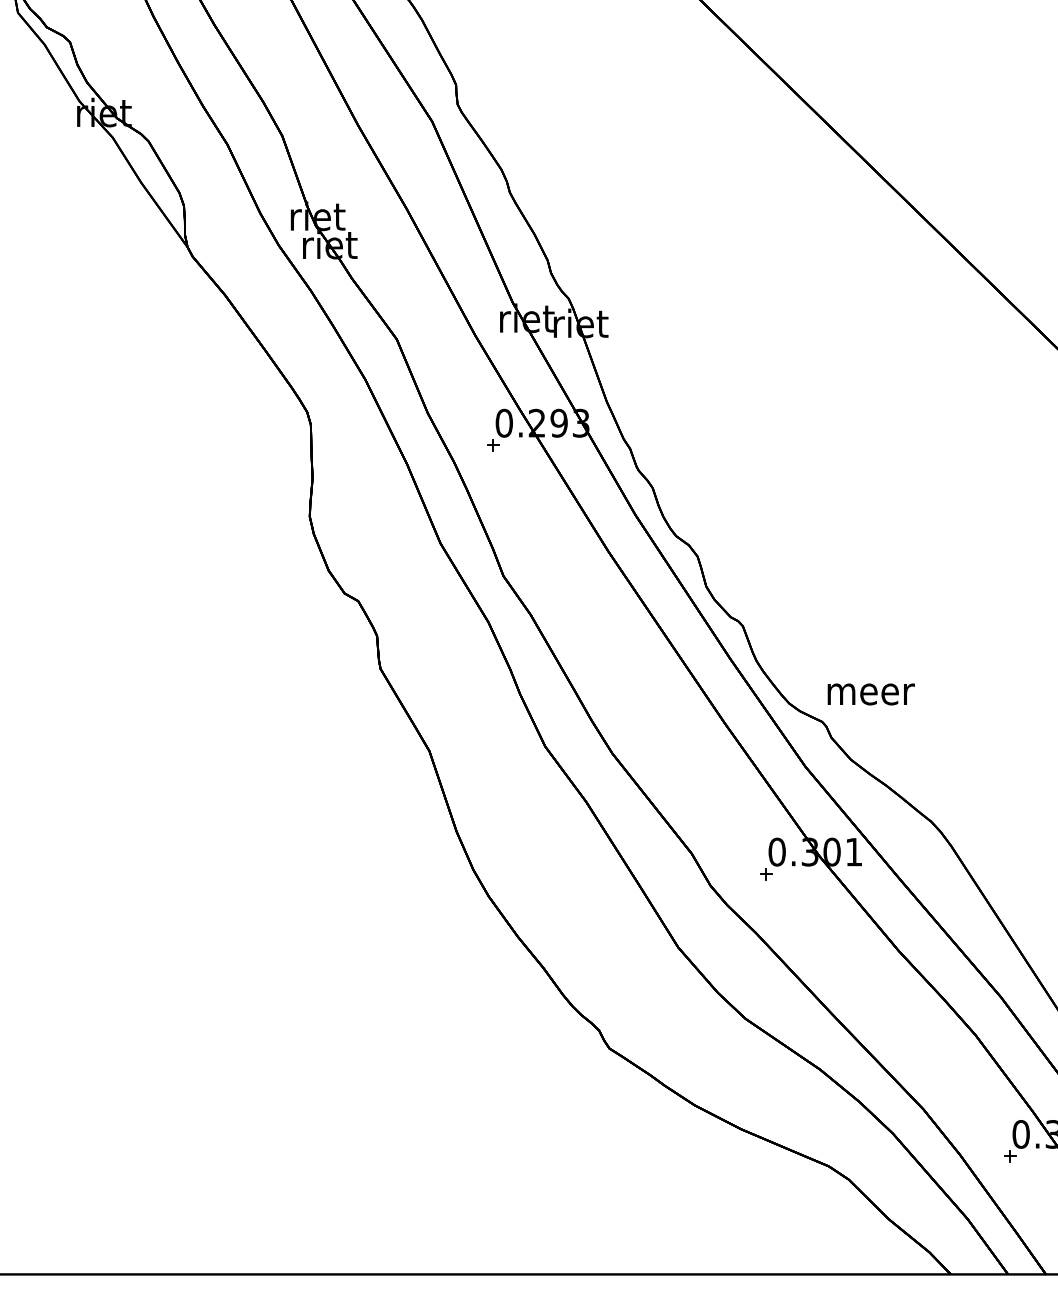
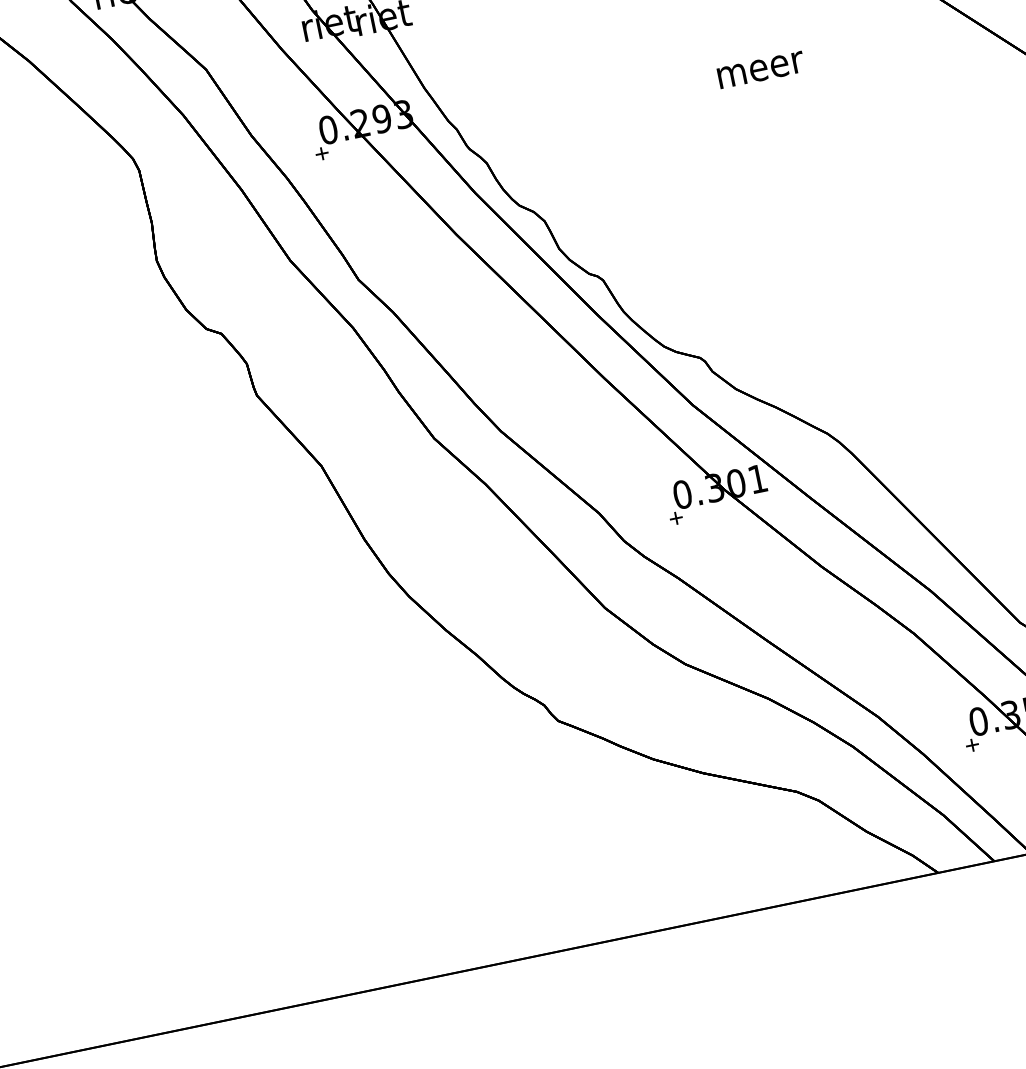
text: (870, 694) -> (760, 70), moved

